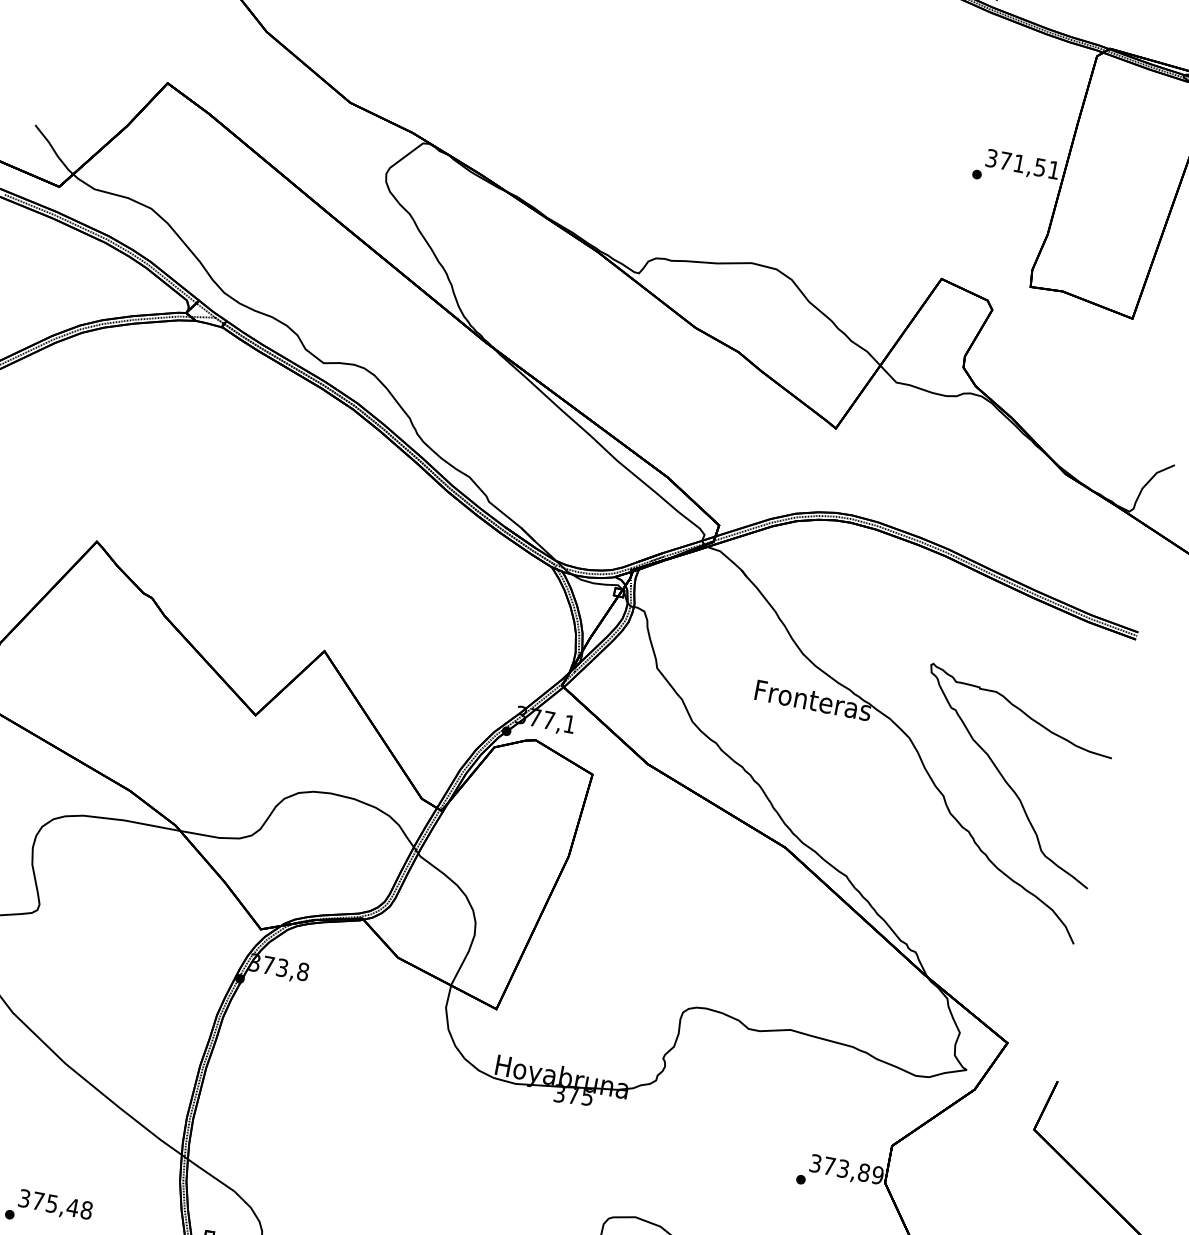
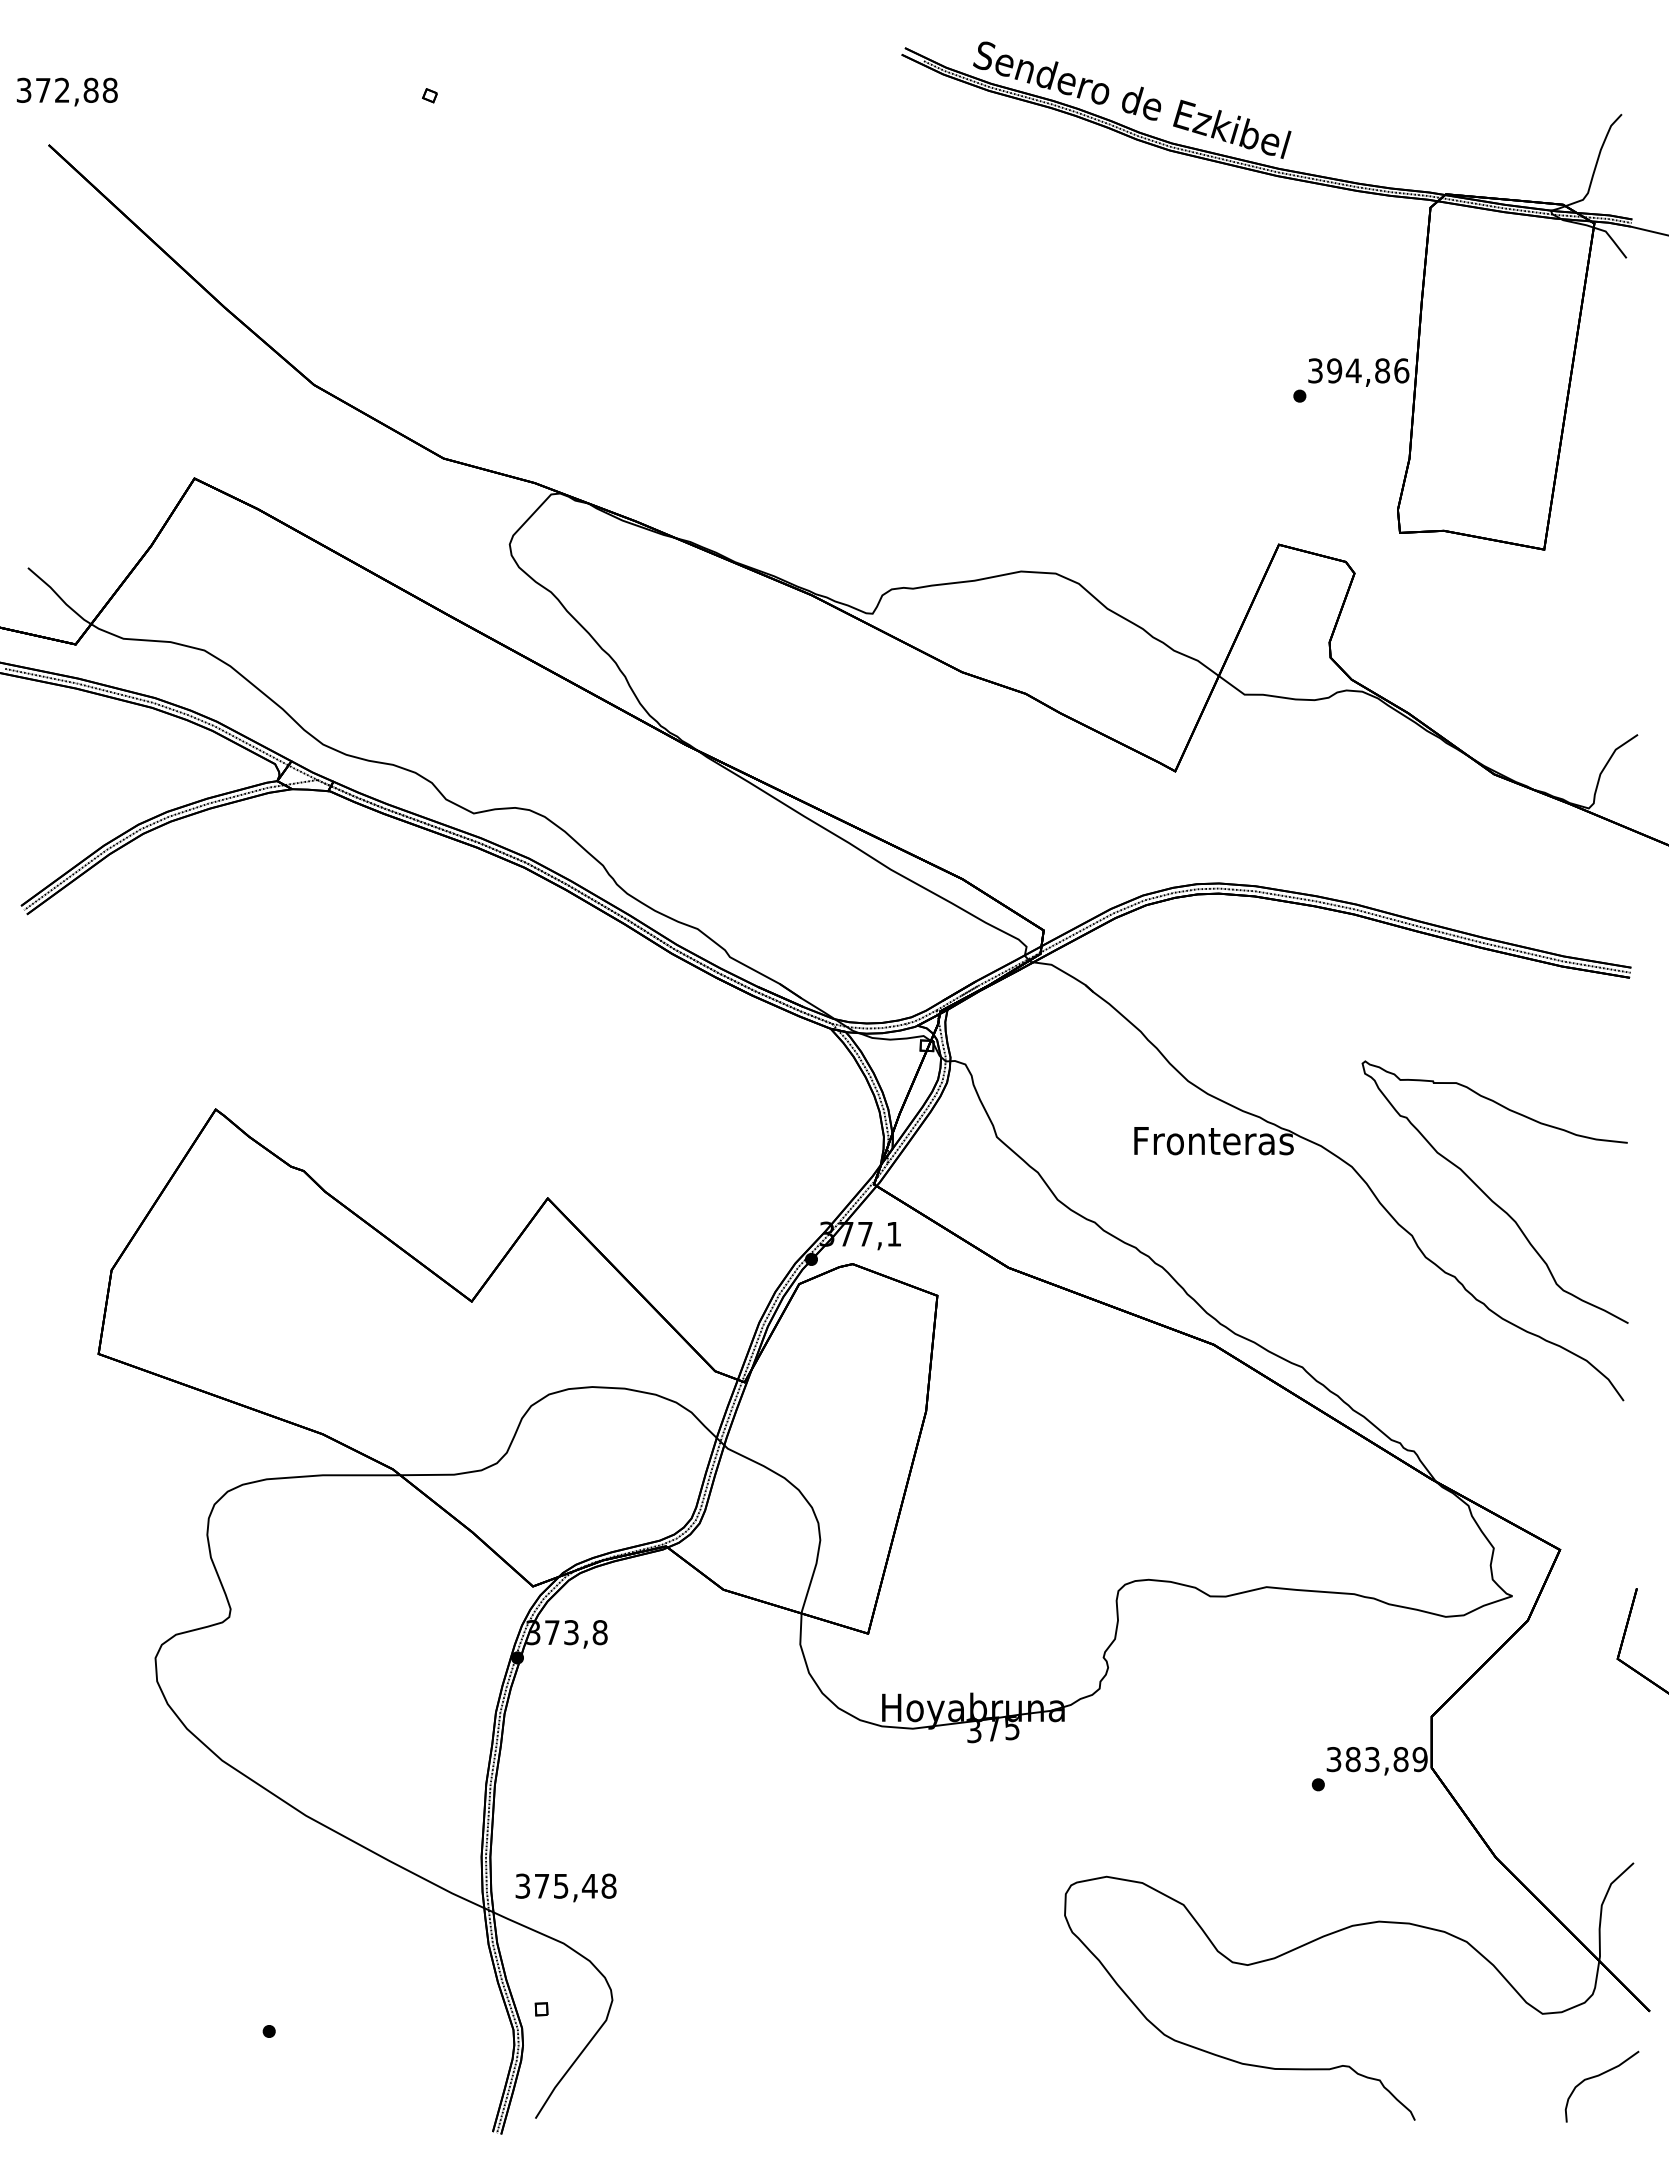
text: (1030, 165) -> (1368, 370), 371,51 -> 394,86
text: (829, 1166) -> (1352, 1759), 373,89 -> 383,89
text: (55, 1205) -> (565, 1887), moved

